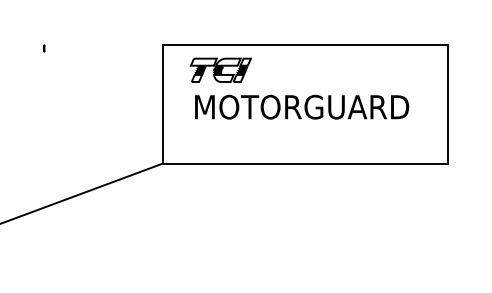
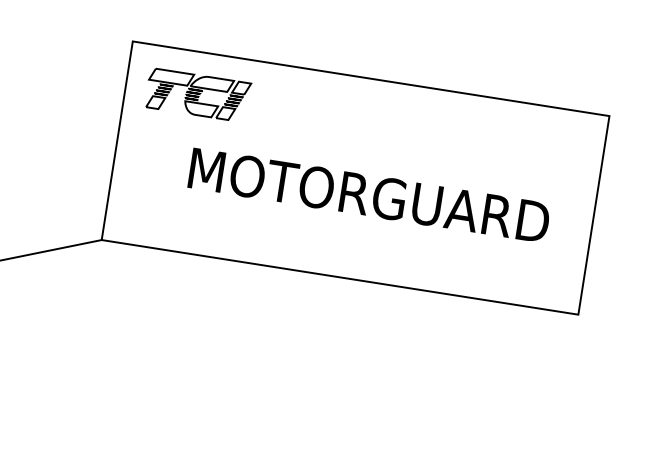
part: (220, 69) -> (197, 93), moved
text: (302, 106) -> (370, 194), moved

